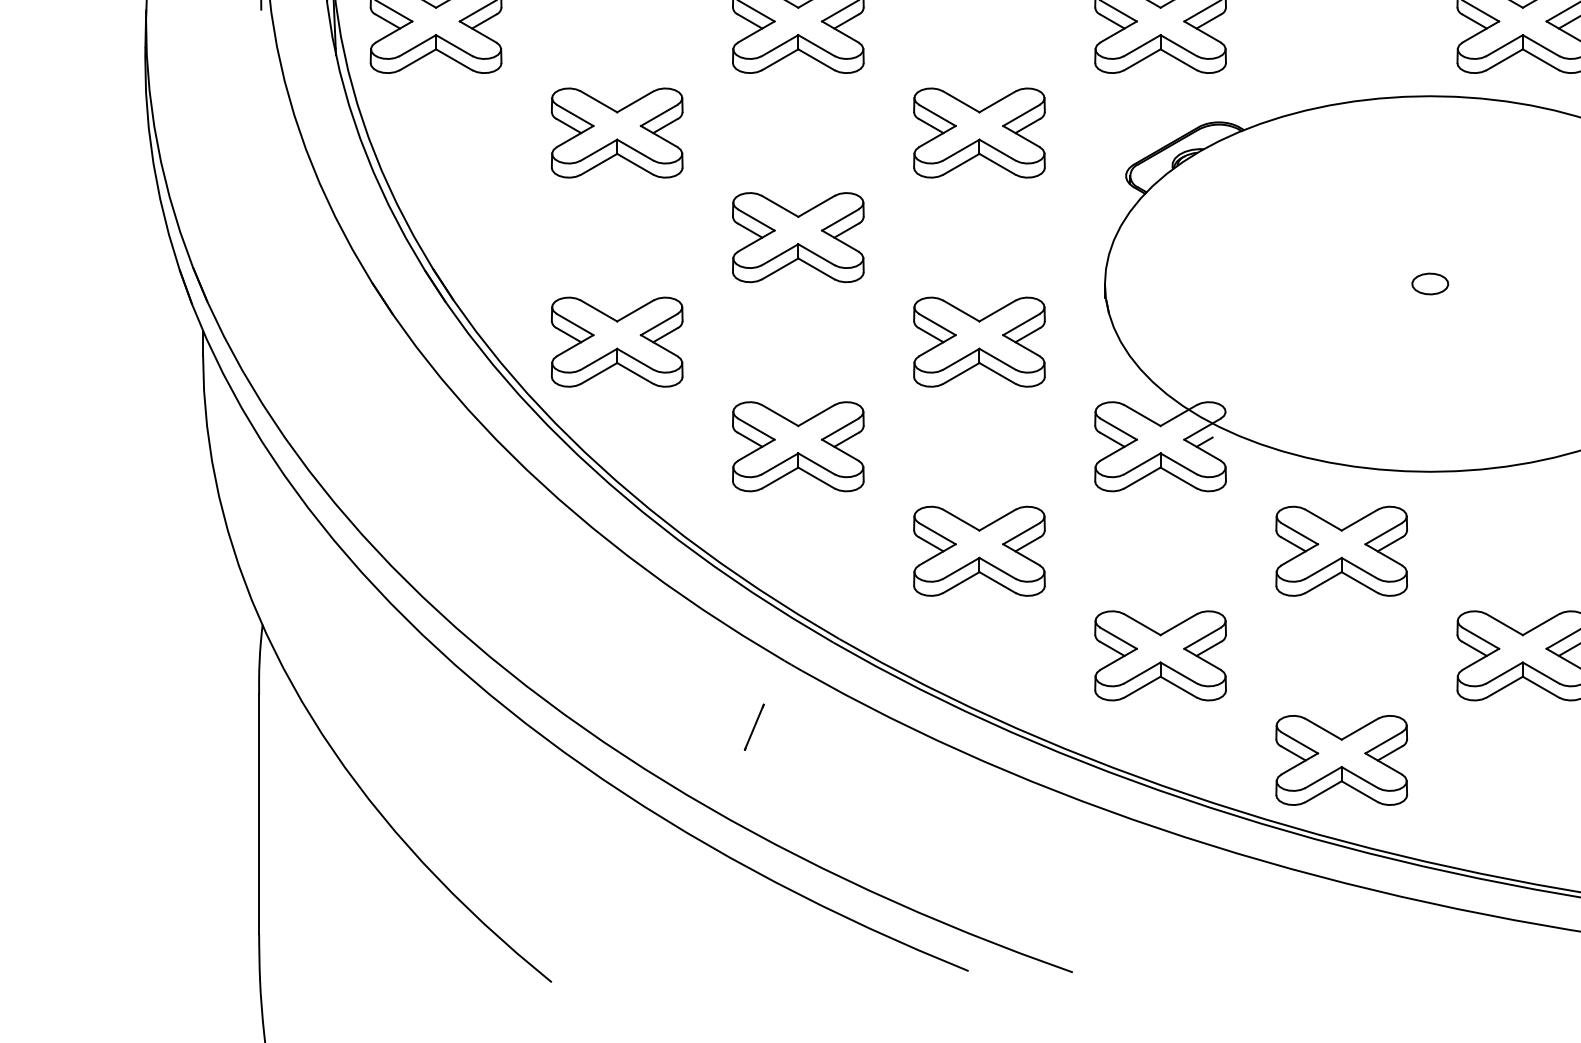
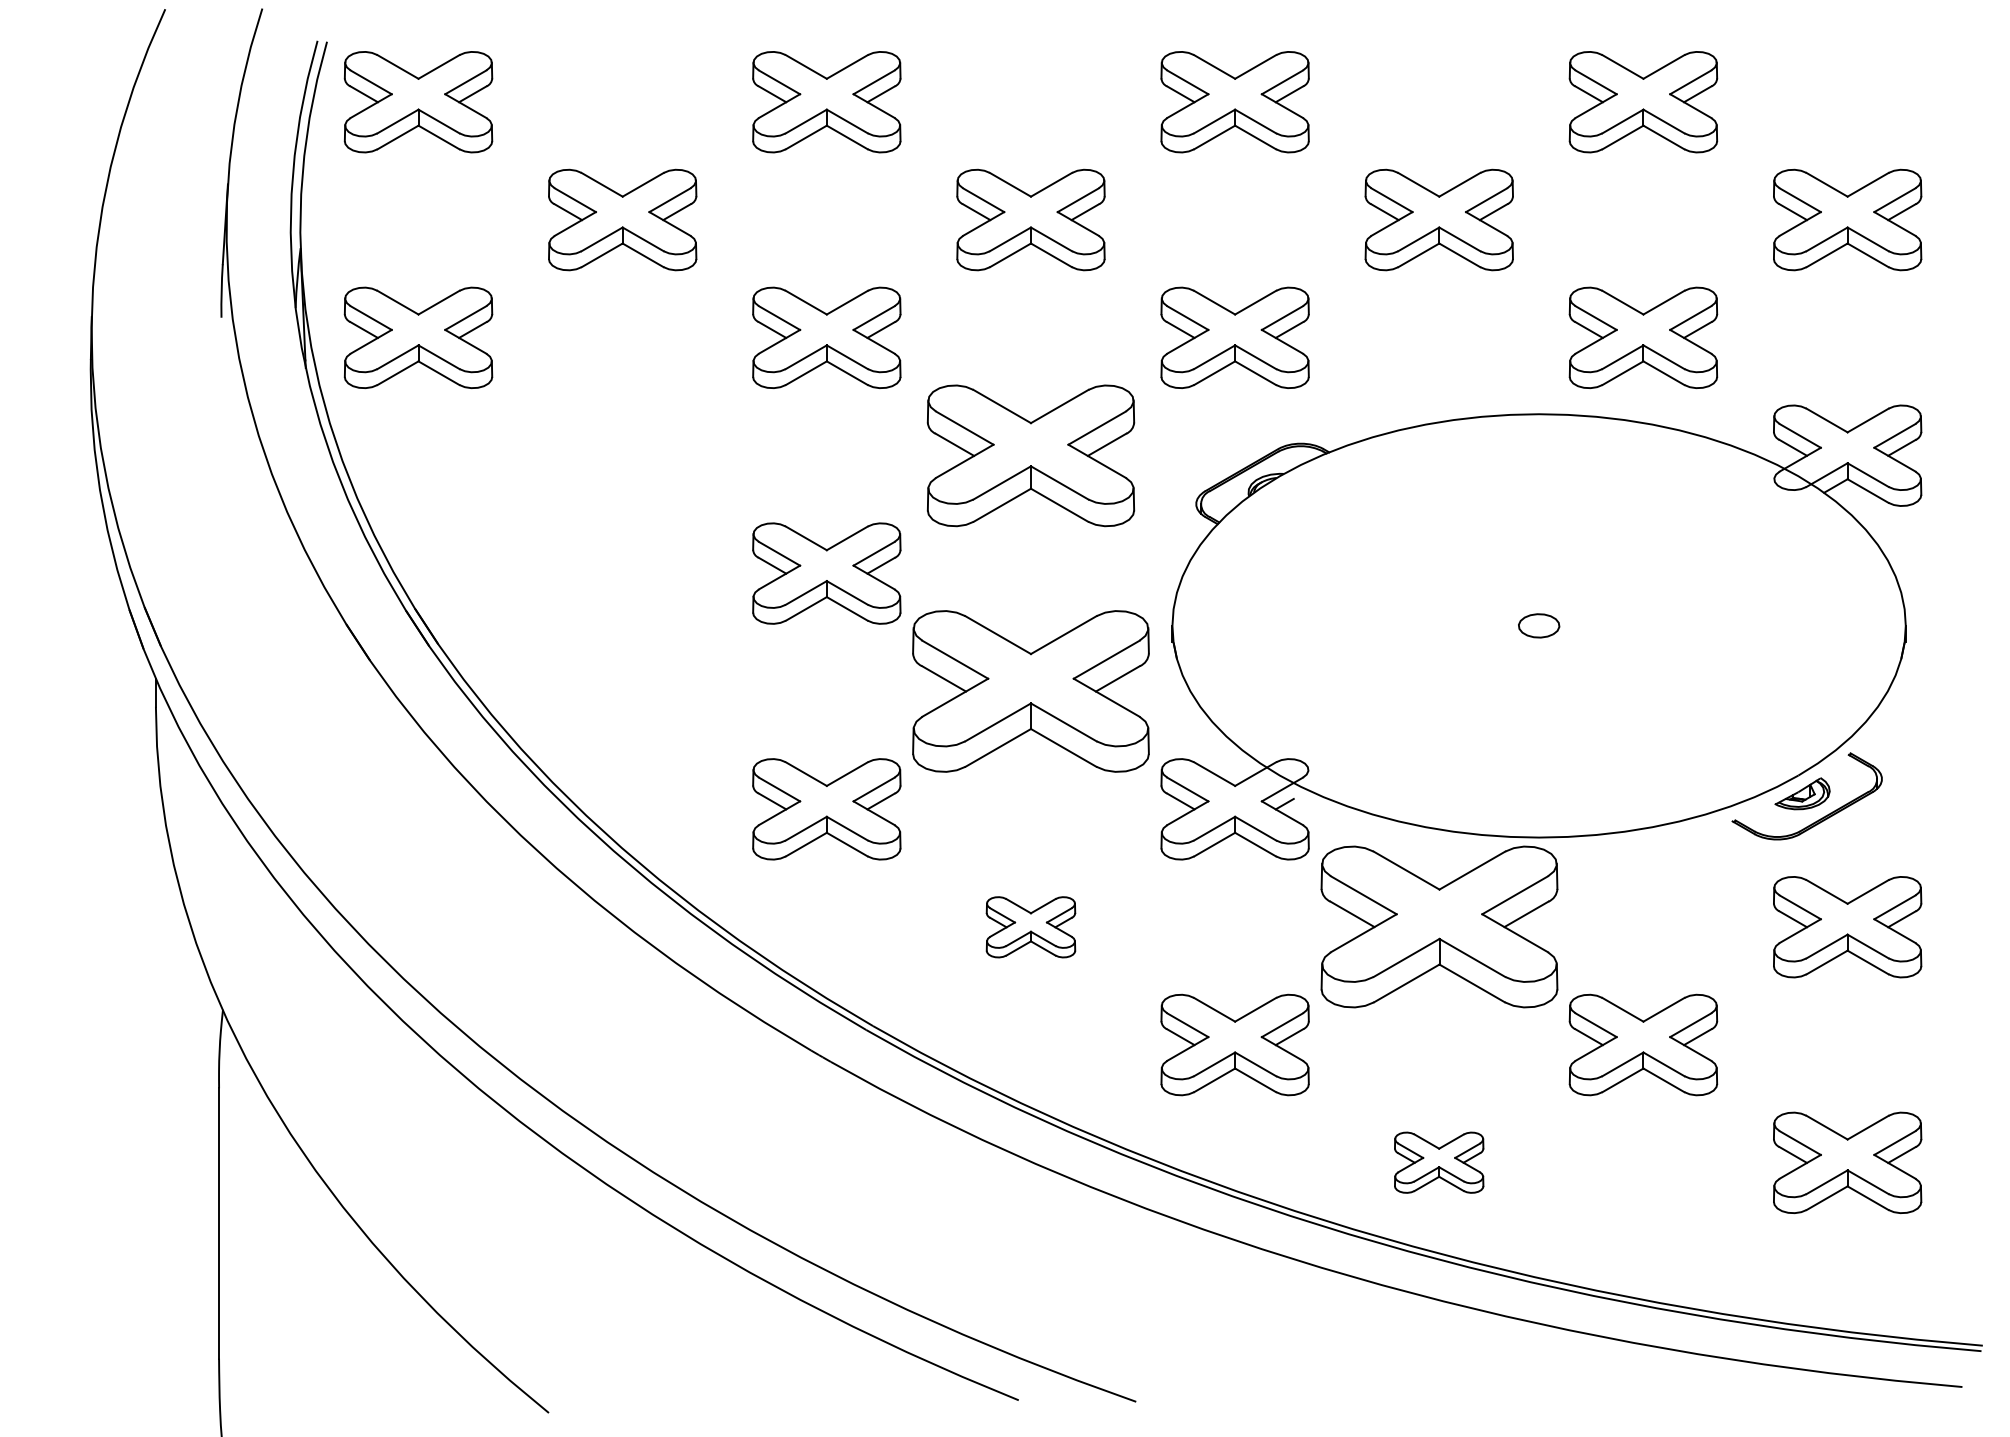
part: (617, 132) -> (622, 455), removed
part: (979, 132) -> (1030, 455), size x1.4
part: (617, 342) -> (622, 691), removed
part: (979, 342) -> (1030, 691), size x1.6
part: (979, 551) -> (1030, 927), size x0.6
part: (1341, 551) -> (1438, 927), size x1.6
line: (753, 727) -> (776, 1125), removed
part: (1341, 760) -> (1438, 1162), size x0.6

